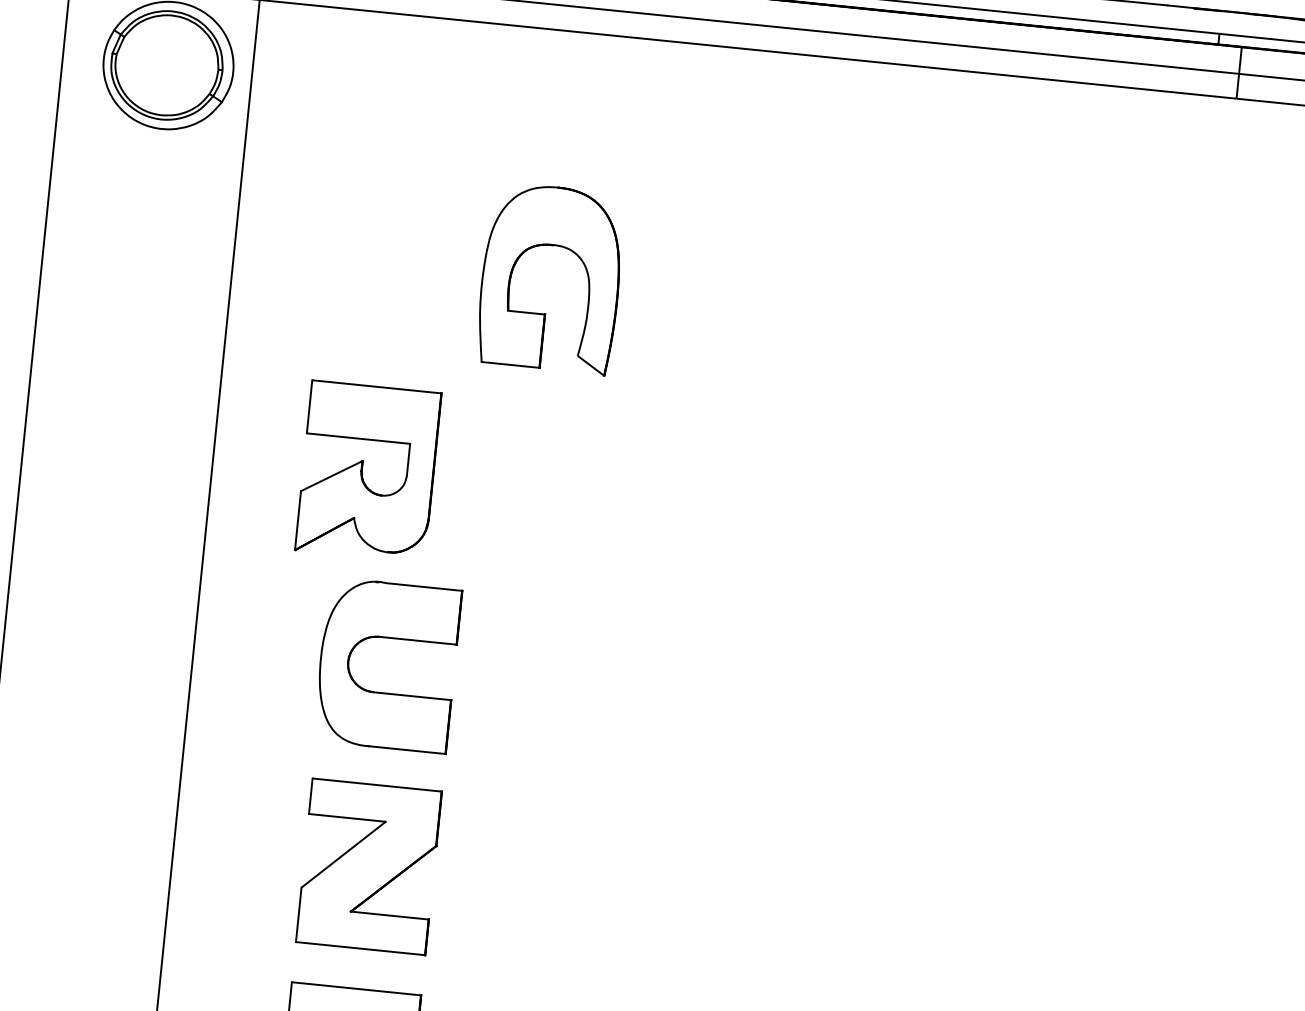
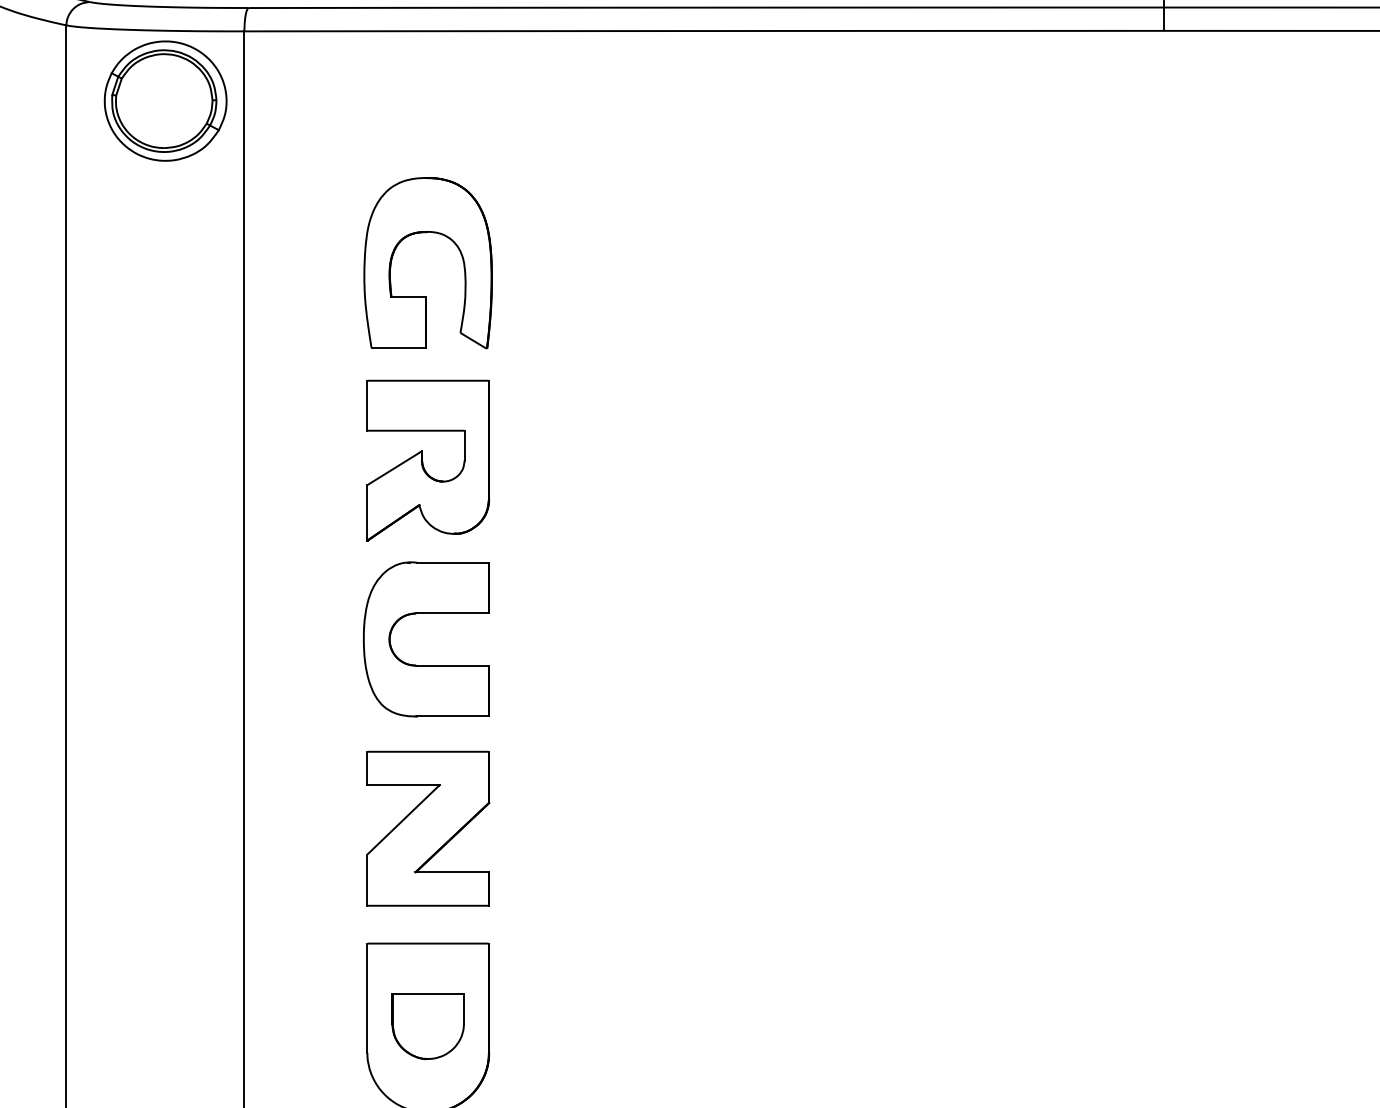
part: (553, 246) -> (427, 233), moved
part: (368, 471) -> (428, 460), moved

